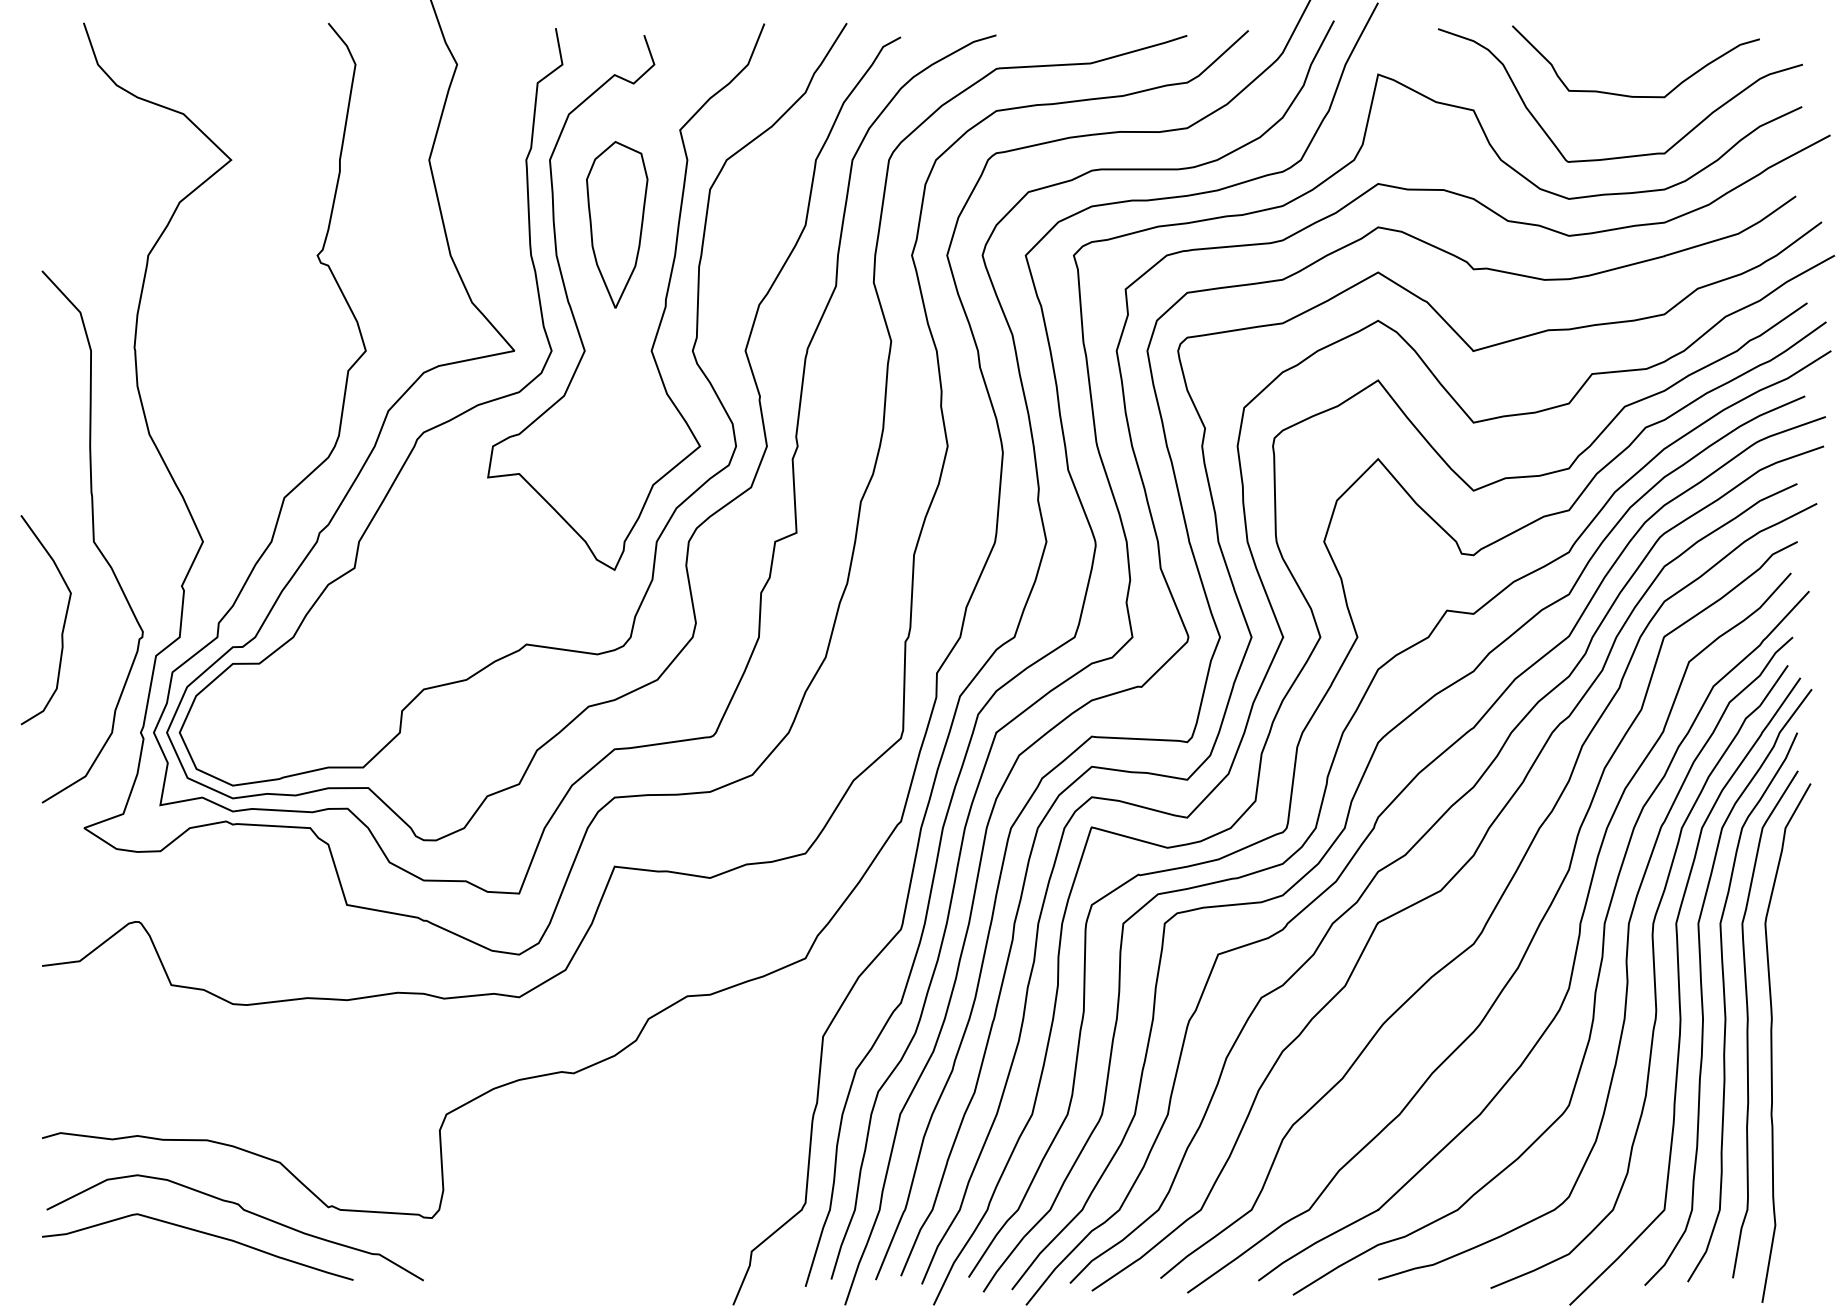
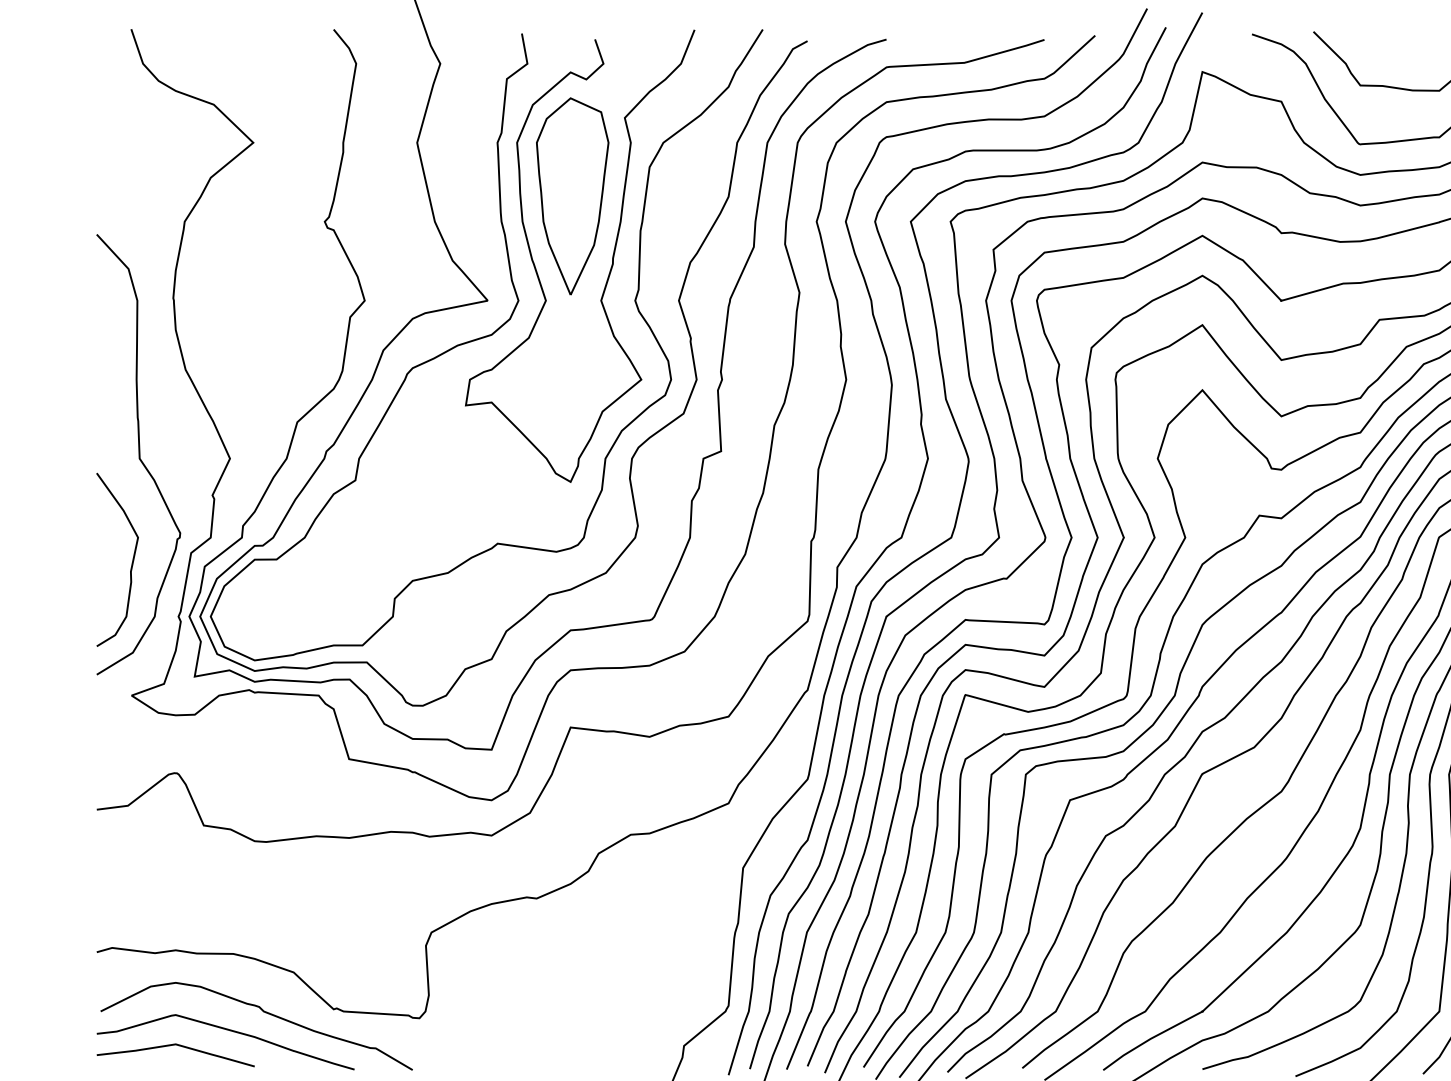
part: (617, 224) -> (572, 196), size x1.43
curve: (63, 622) -> (131, 561), moved
curve: (139, 1251) -> (177, 1045), added

